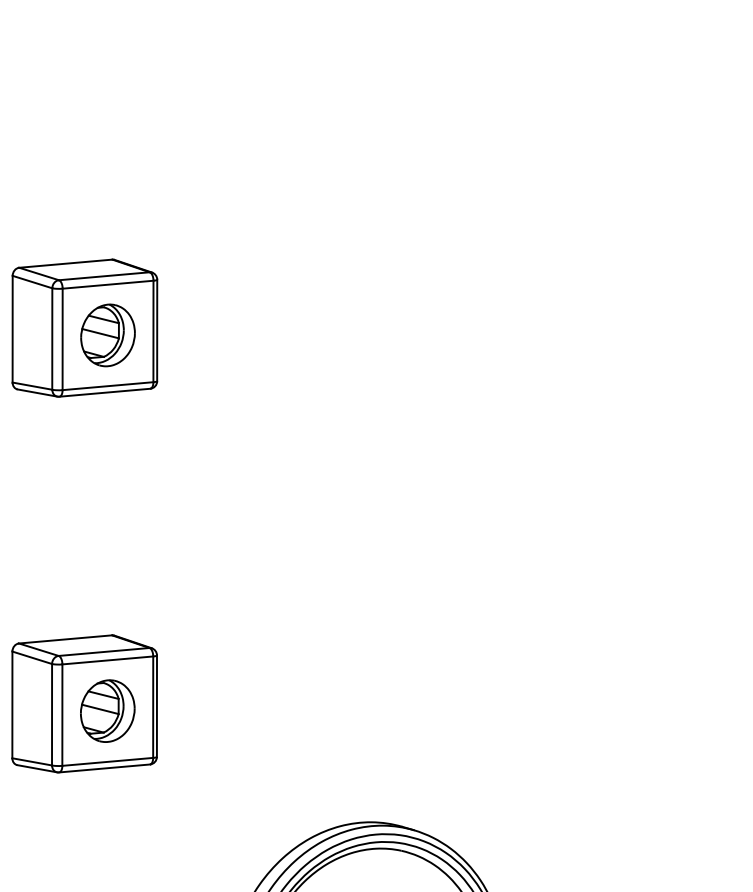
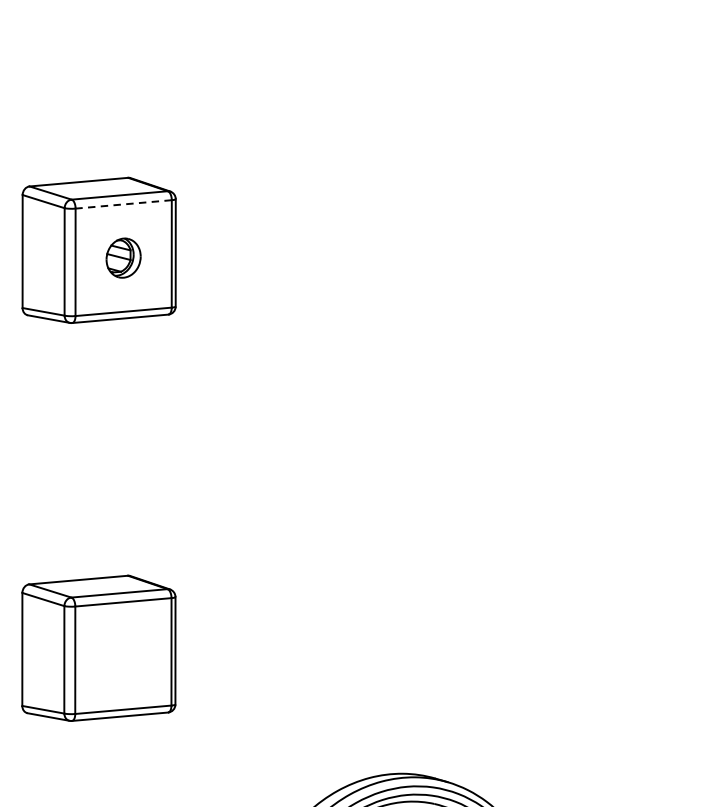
line: (108, 284) -> (124, 204), solid -> dashed
part: (107, 335) -> (123, 258), size x0.6
part: (107, 710) -> (123, 655), removed

